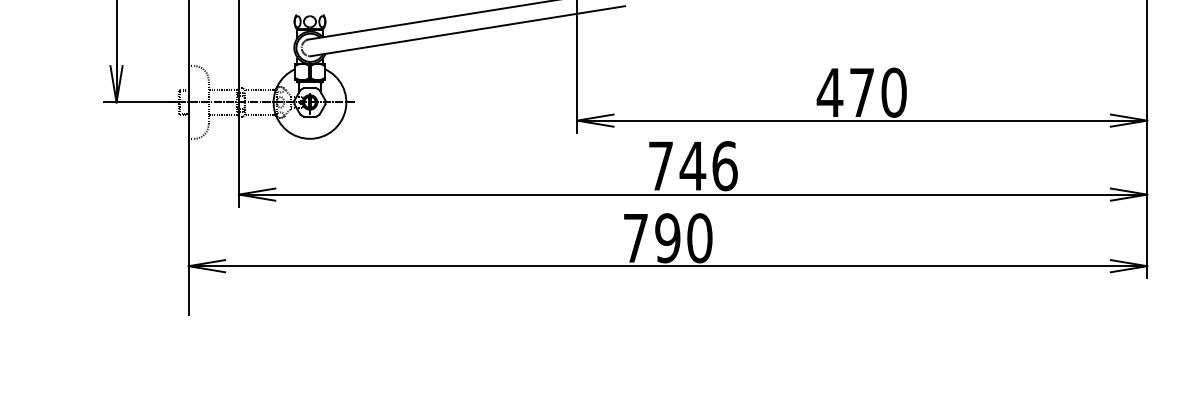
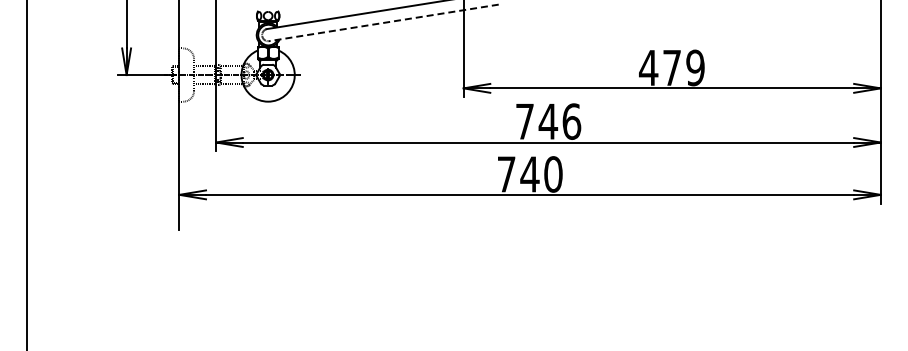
line: (467, 30) -> (383, 22), solid -> dashed
text: (894, 92) -> (695, 67), 470 -> 479
text: (667, 238) -> (529, 174), 790 -> 740

